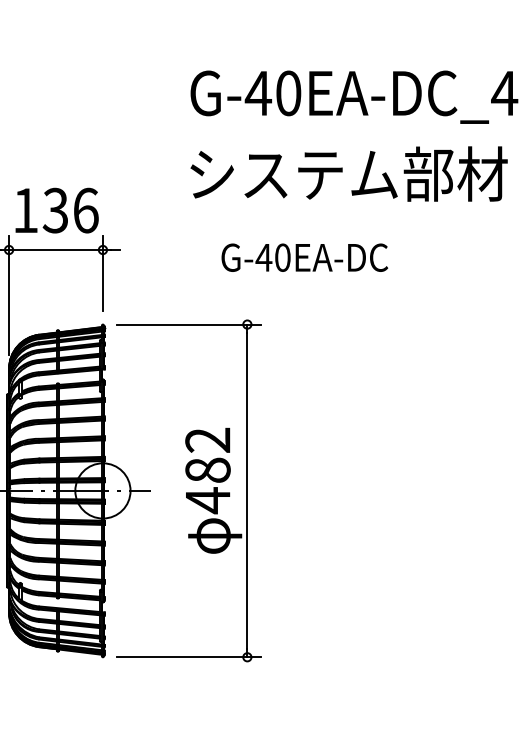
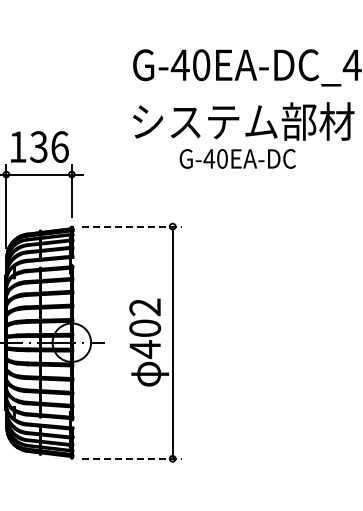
text: (304, 257) -> (237, 158), moved
line: (189, 324) -> (132, 226), solid -> dashed
text: (206, 469) -> (144, 327), 482 -> 402
line: (189, 656) -> (132, 458), solid -> dashed

